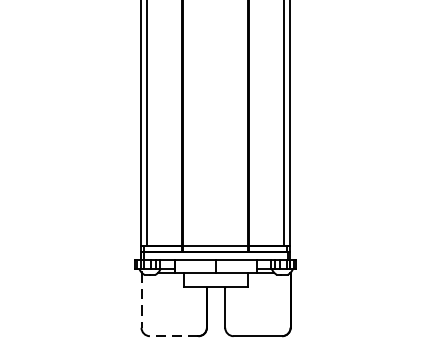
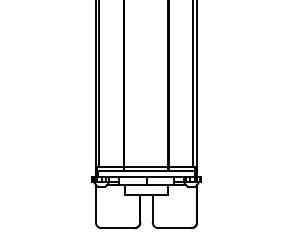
line: (140, 299) -> (95, 203), dashed -> solid
line: (173, 336) -> (117, 228), dashed -> solid

